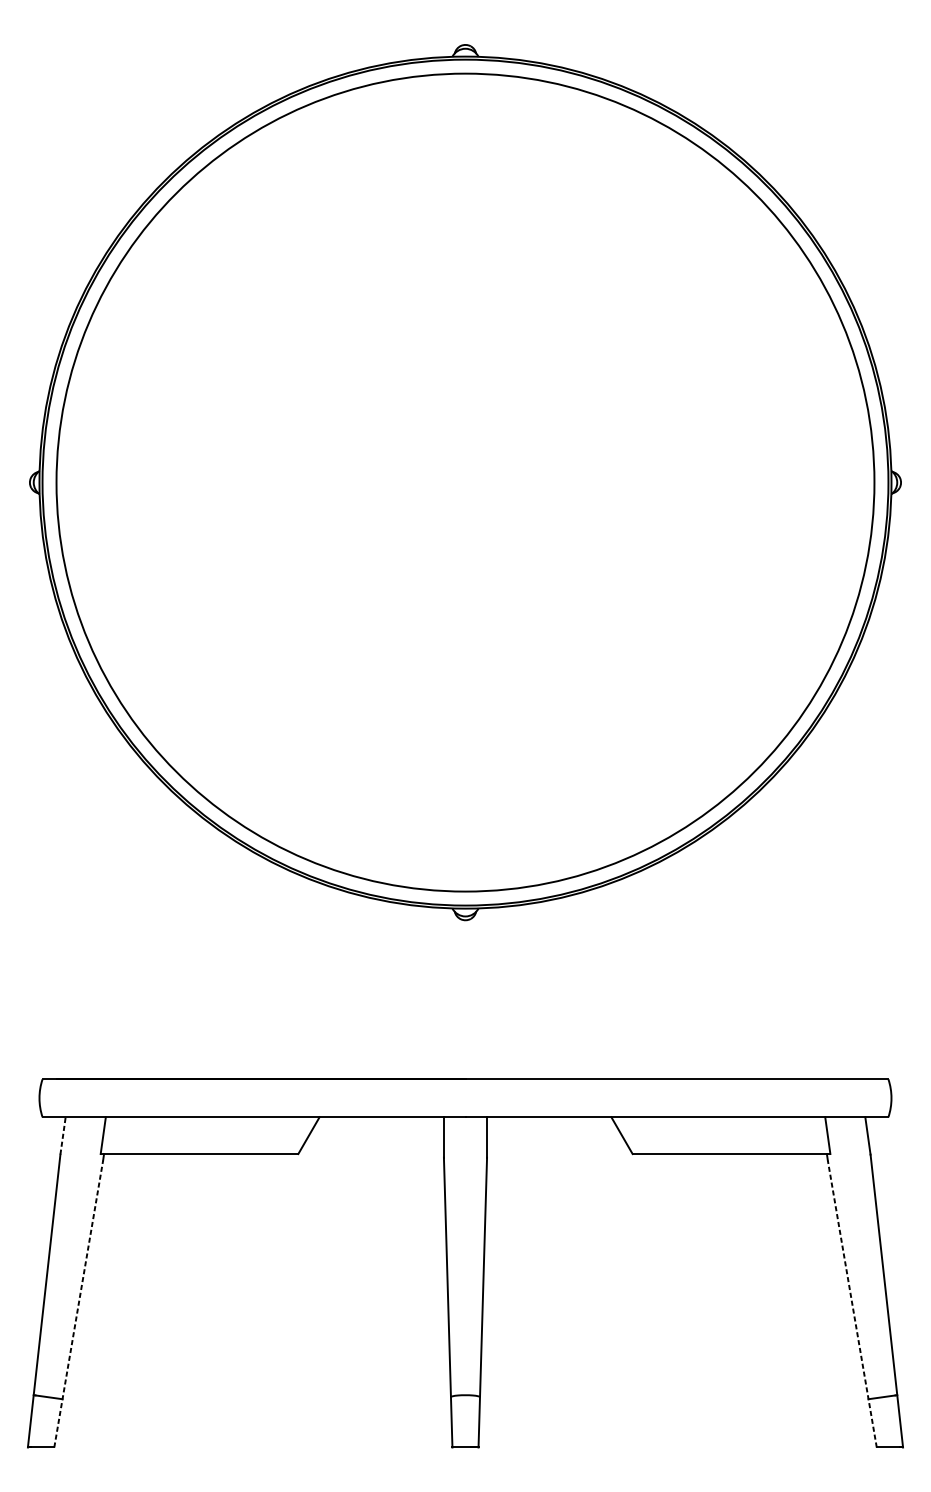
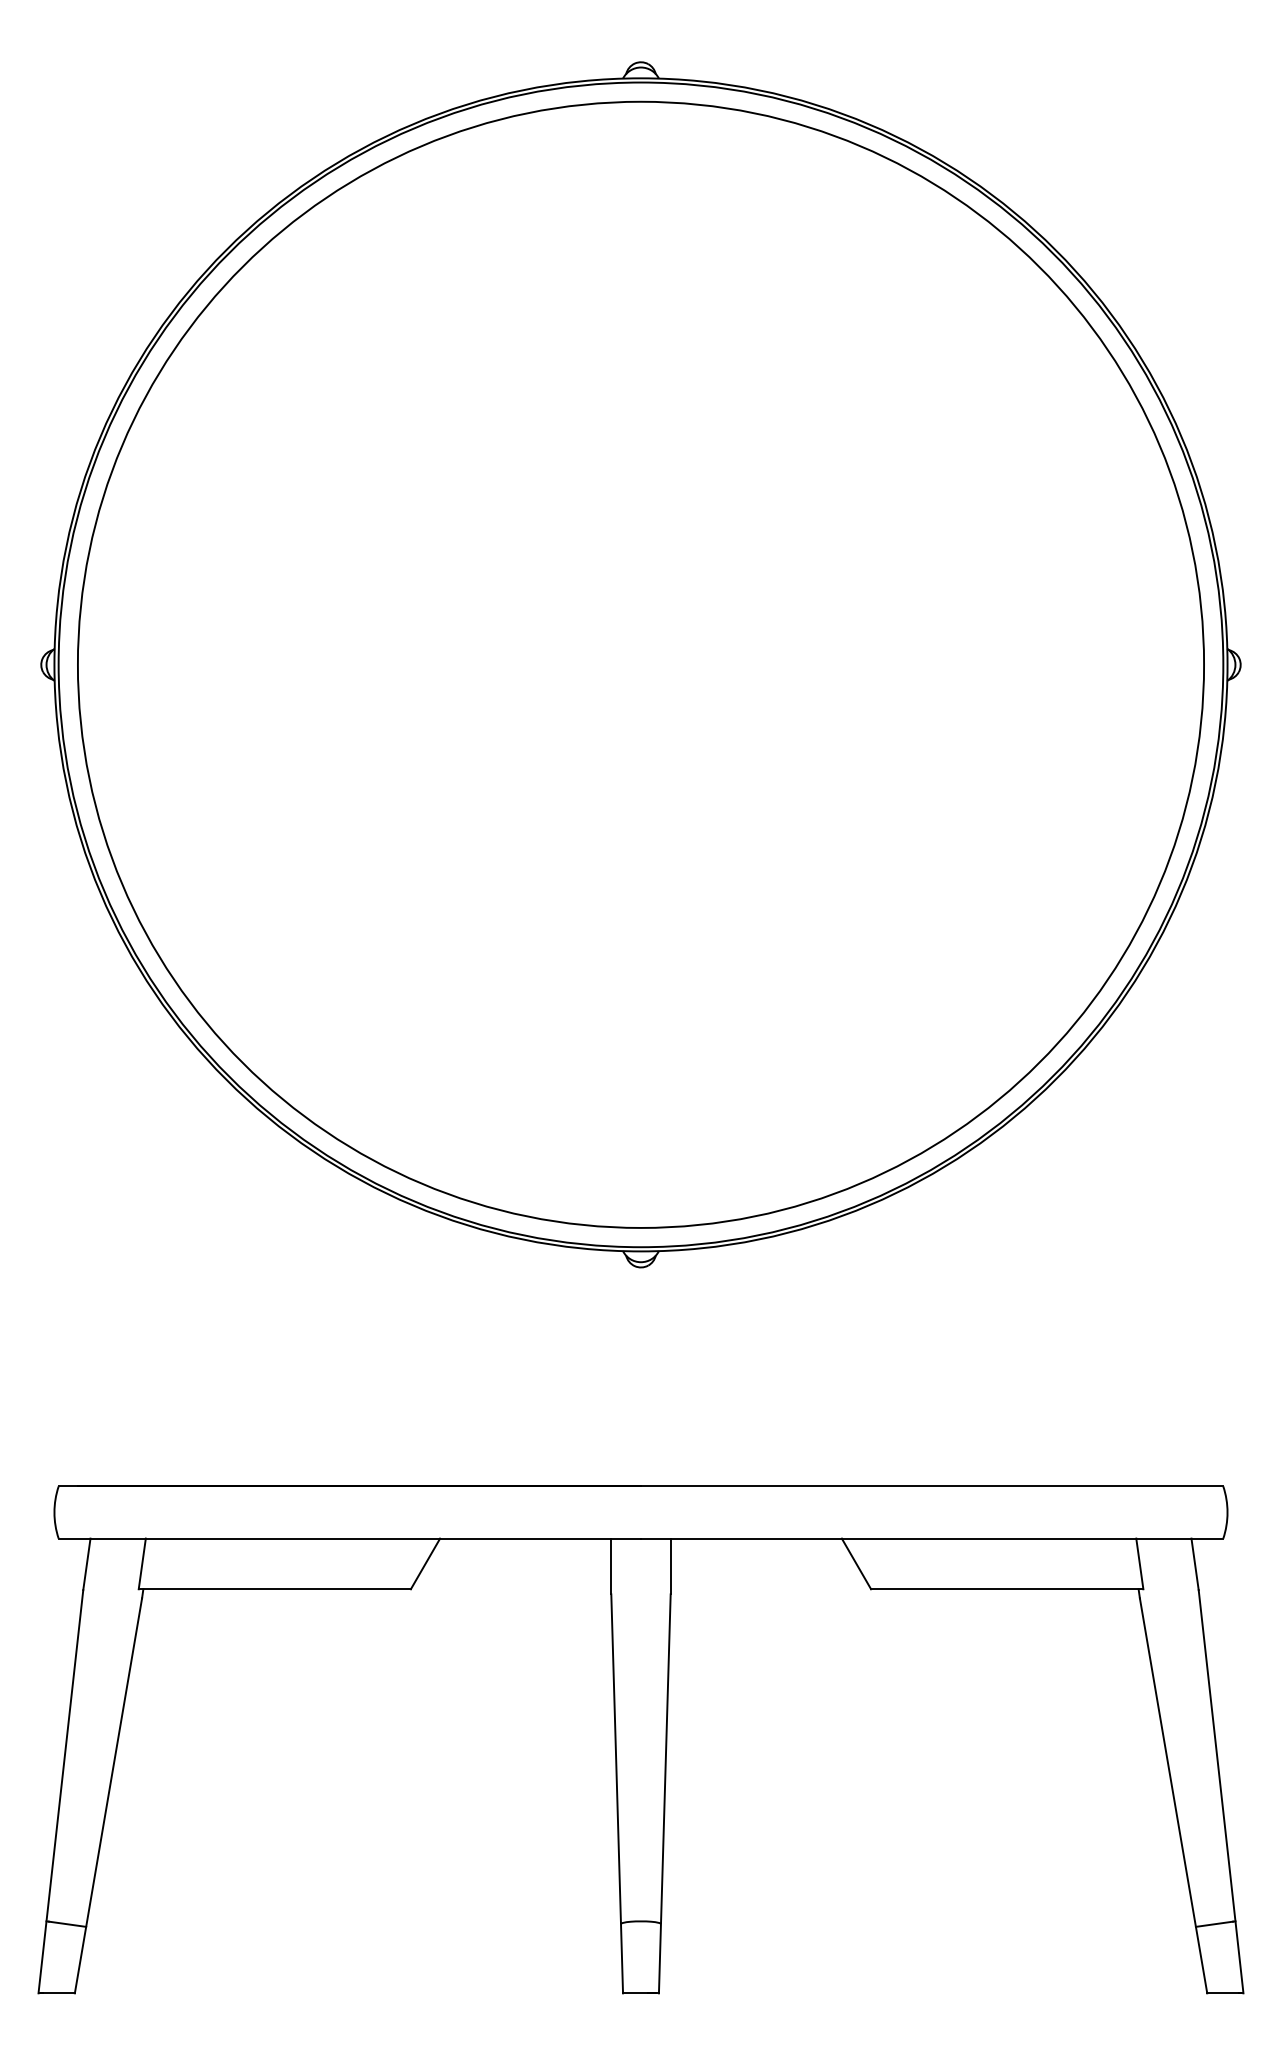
line: (62, 1135) -> (86, 1563), dashed -> solid
line: (78, 1303) -> (108, 1795), dashed -> solid
line: (852, 1303) -> (1173, 1795), dashed -> solid

